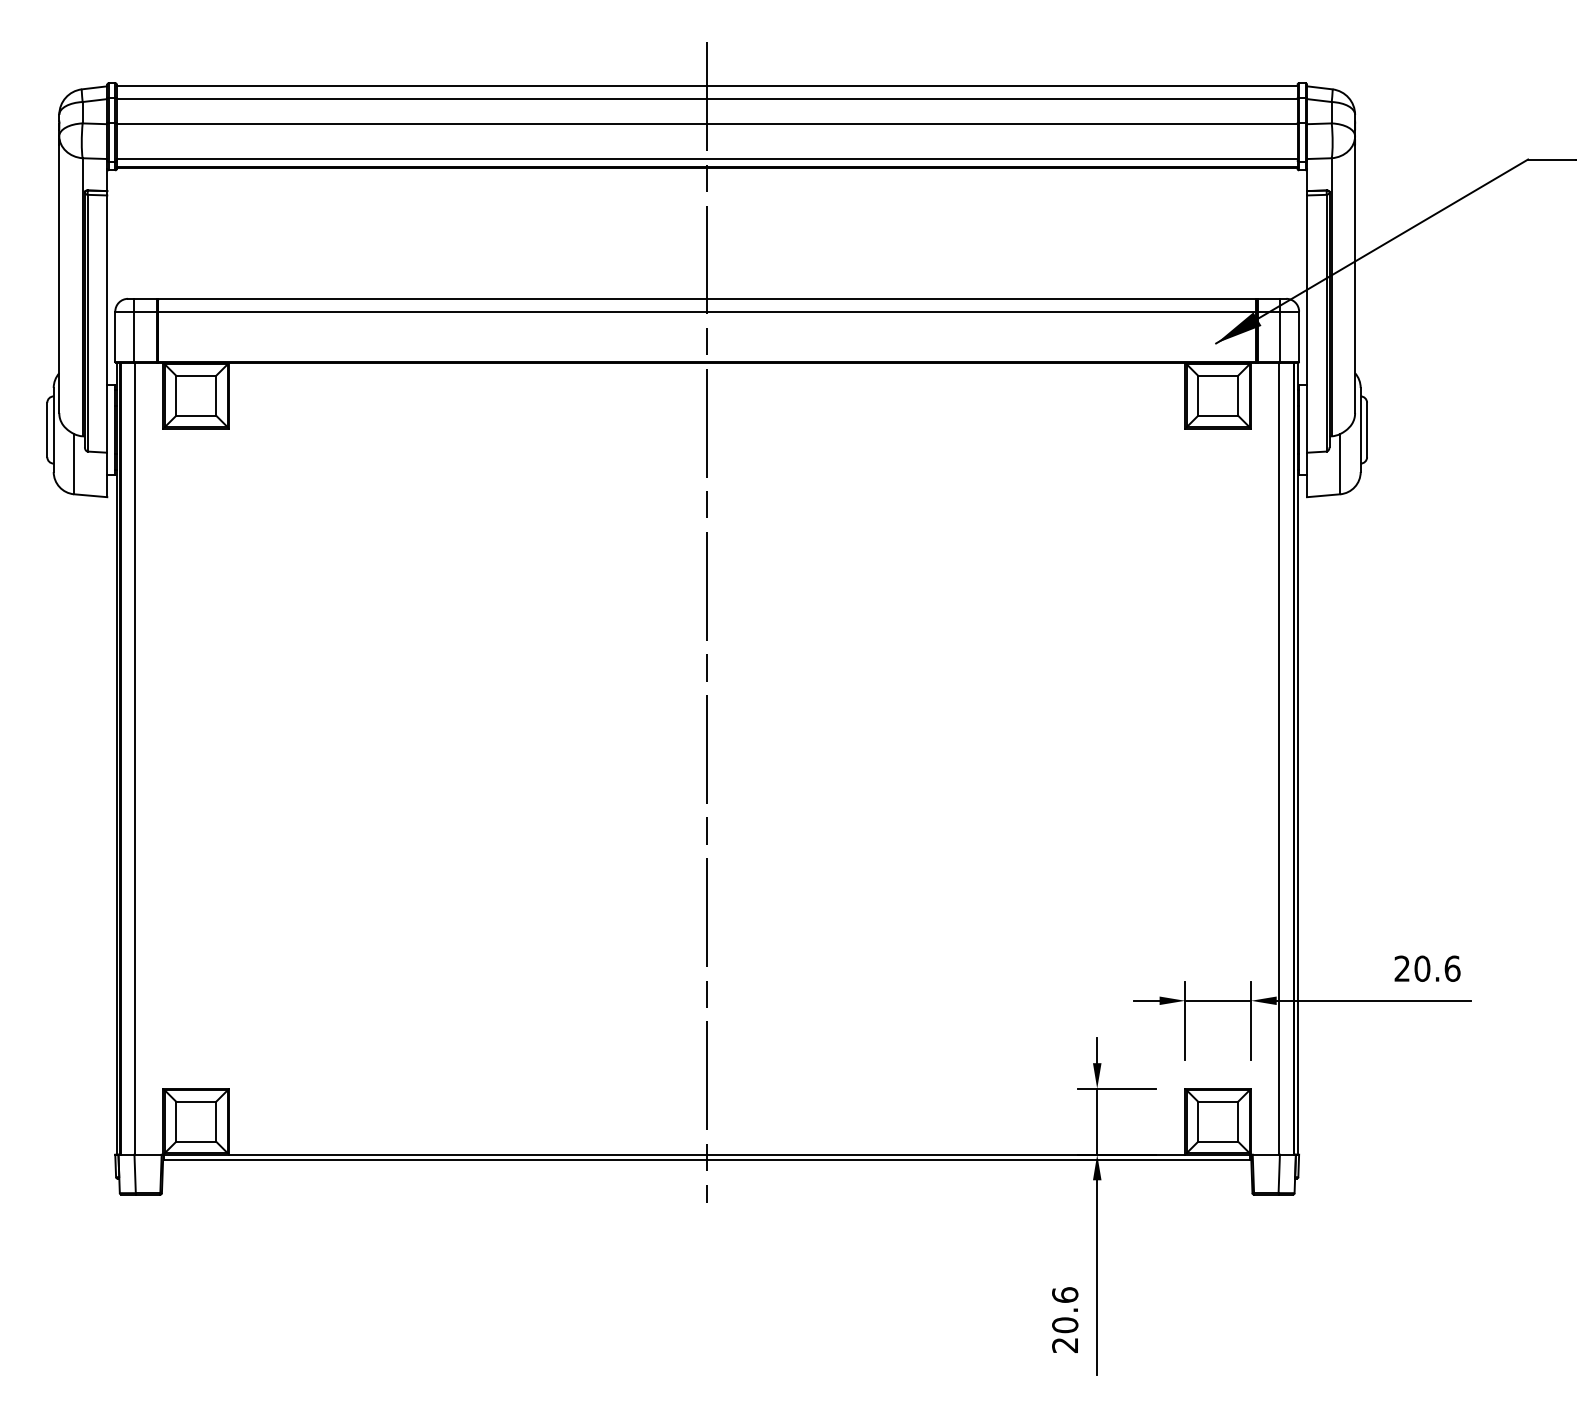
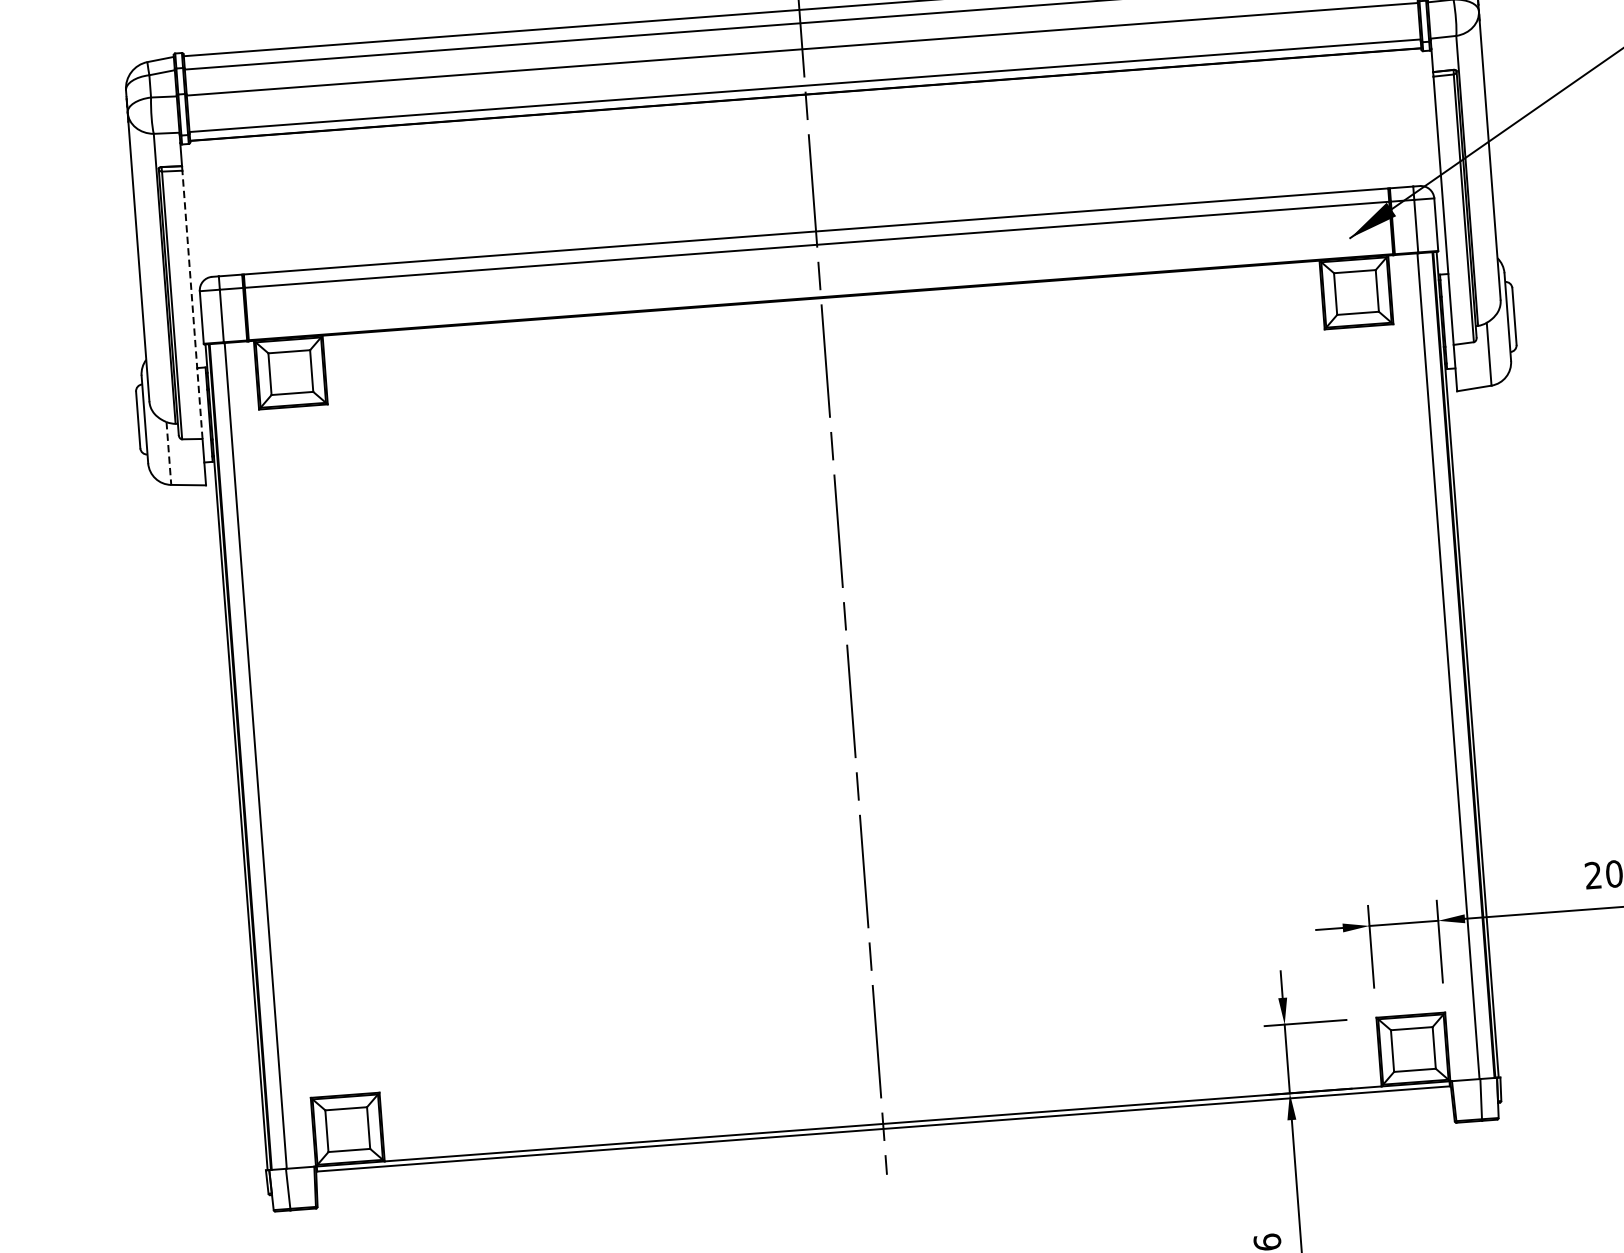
line: (107, 324) -> (192, 305), solid -> dashed
line: (74, 464) -> (169, 453), solid -> dashed

